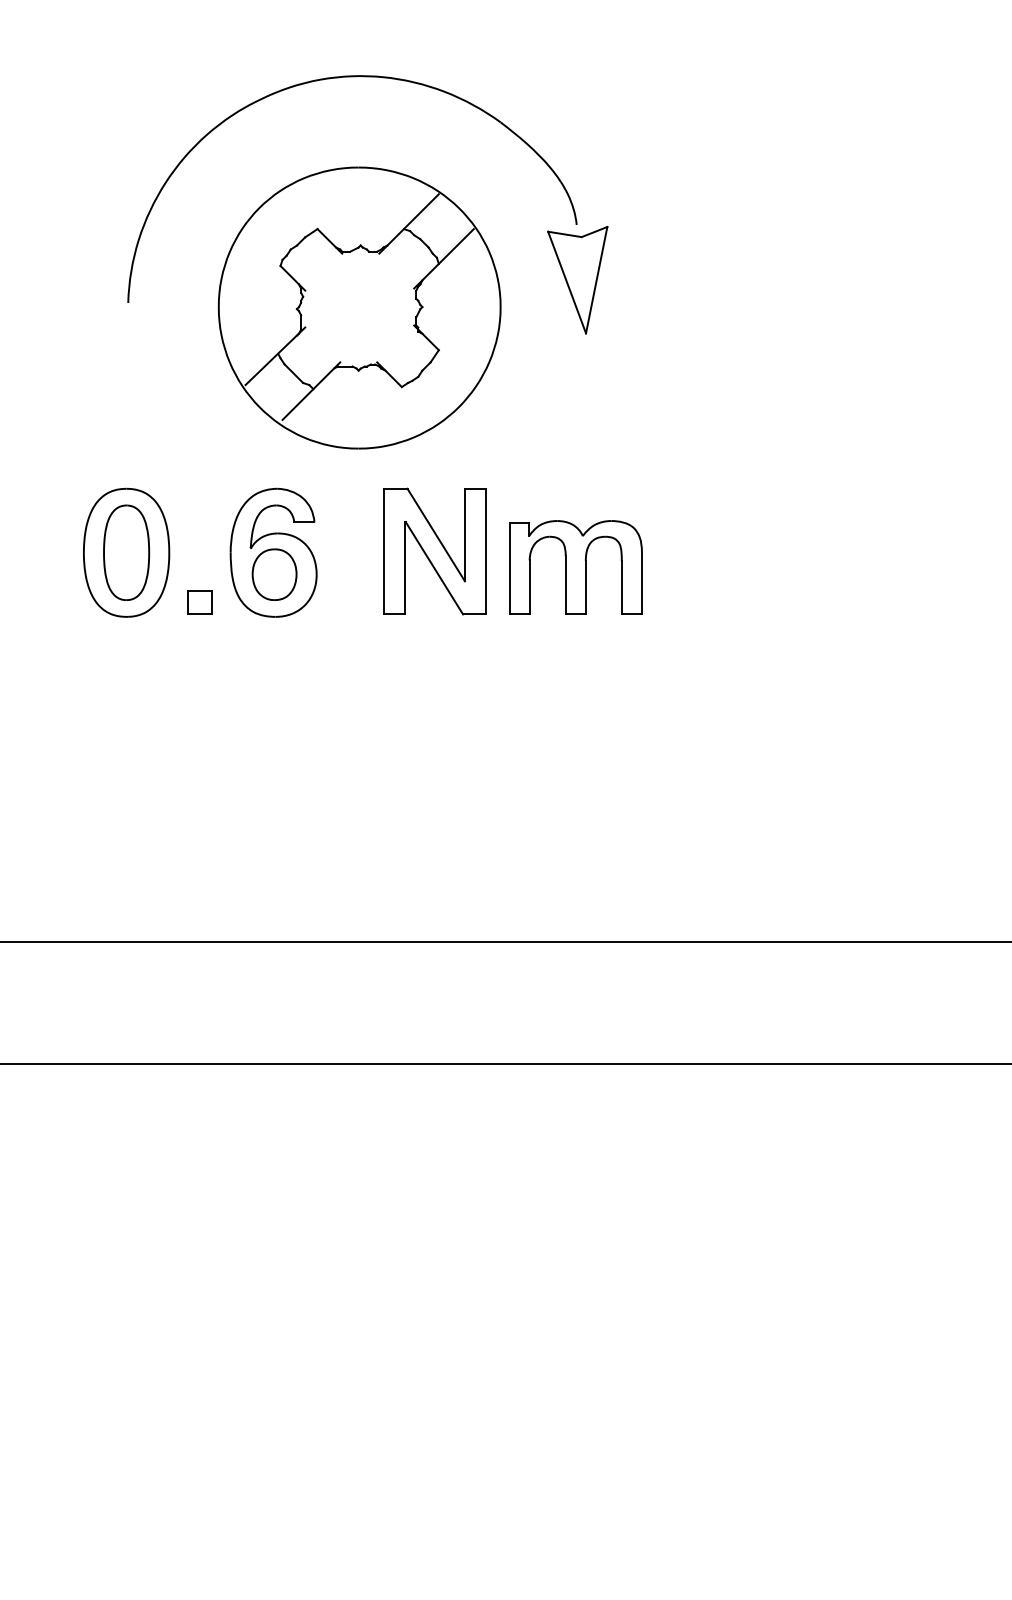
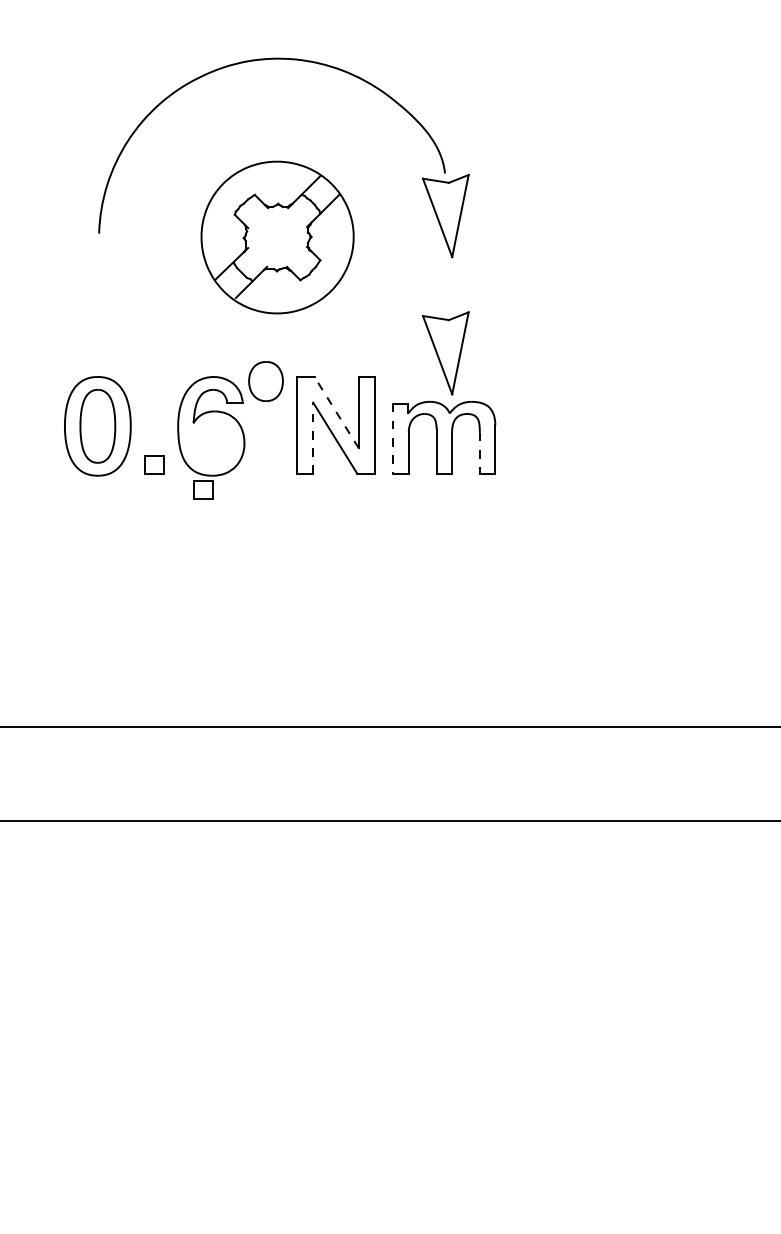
part: (359, 307) -> (277, 237), size x0.7
part: (577, 458) -> (445, 353), added
line: (435, 534) -> (336, 412), solid -> dashed
line: (405, 567) -> (312, 437), solid -> dashed
line: (509, 569) -> (393, 439), solid -> dashed
part: (274, 574) -> (265, 381), moved
line: (621, 587) -> (479, 453), solid -> dashed
part: (263, 635) -> (203, 490), added

